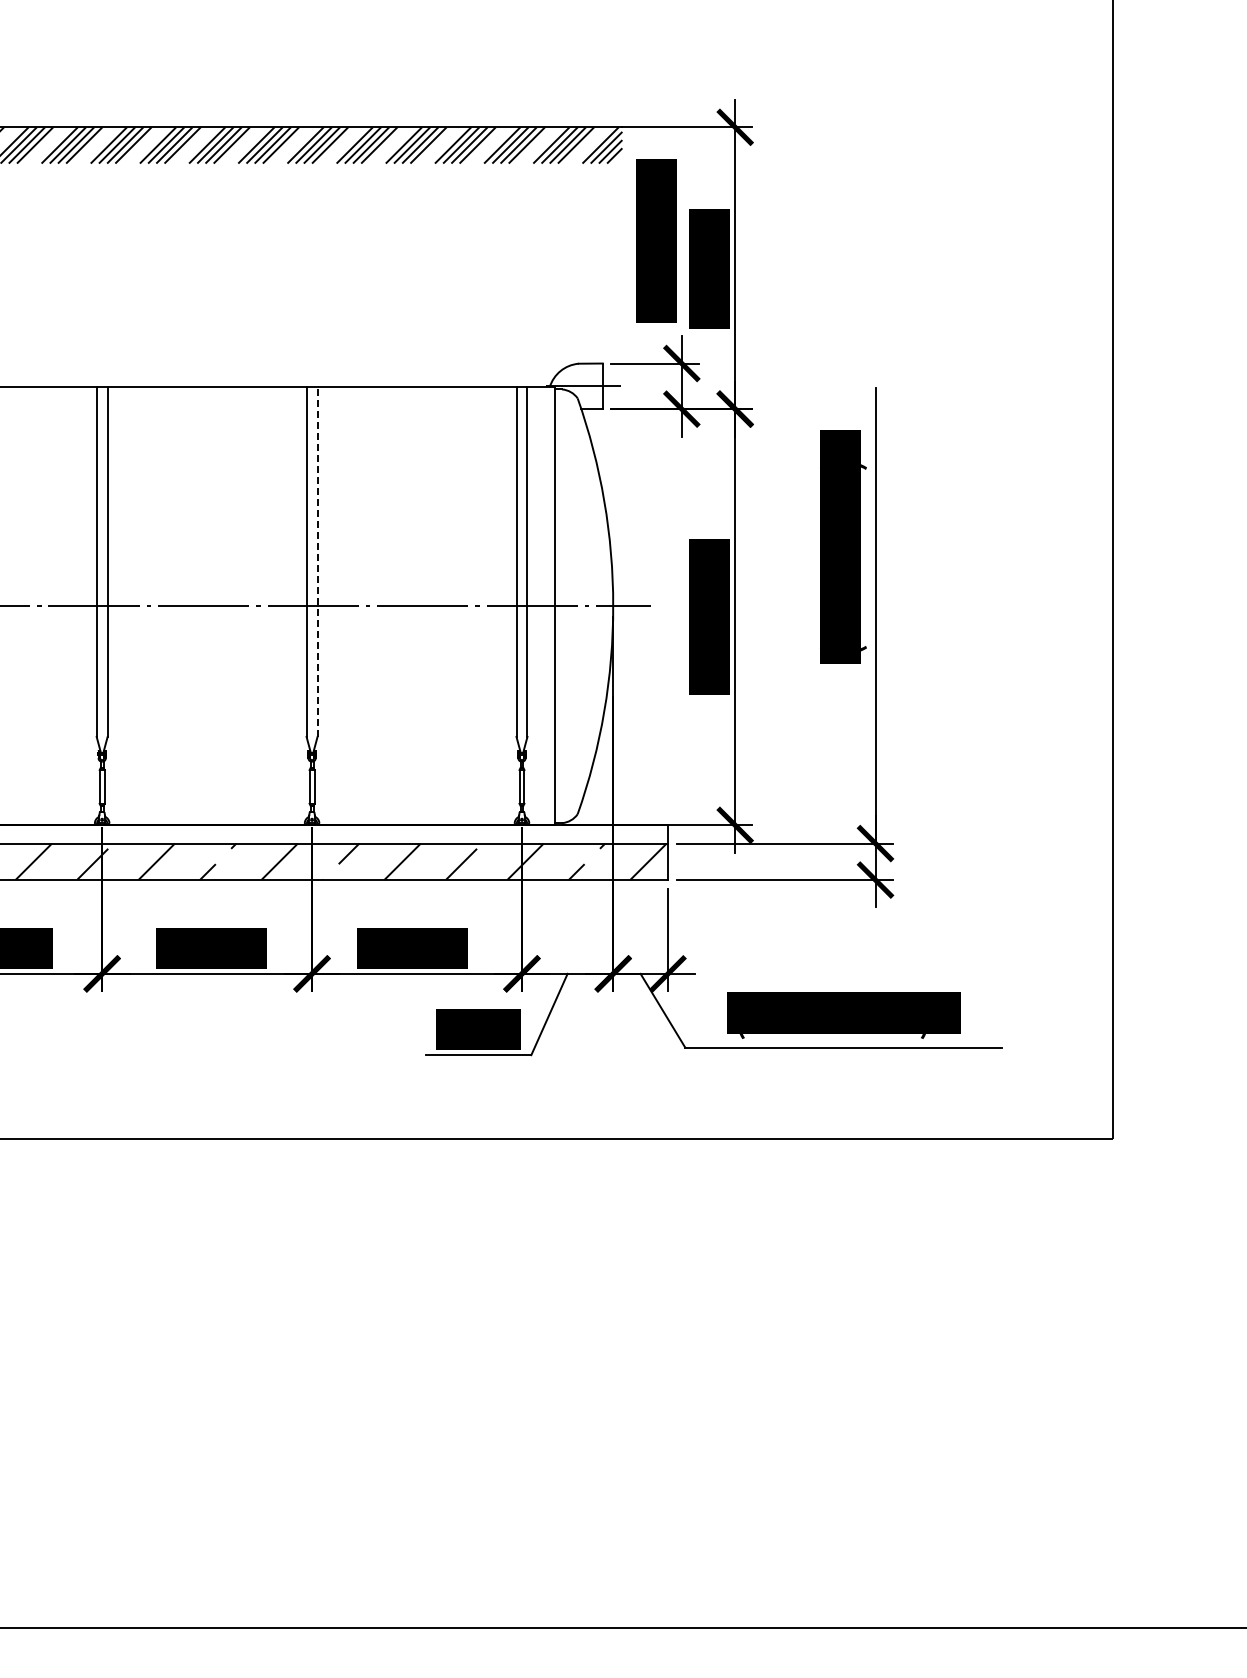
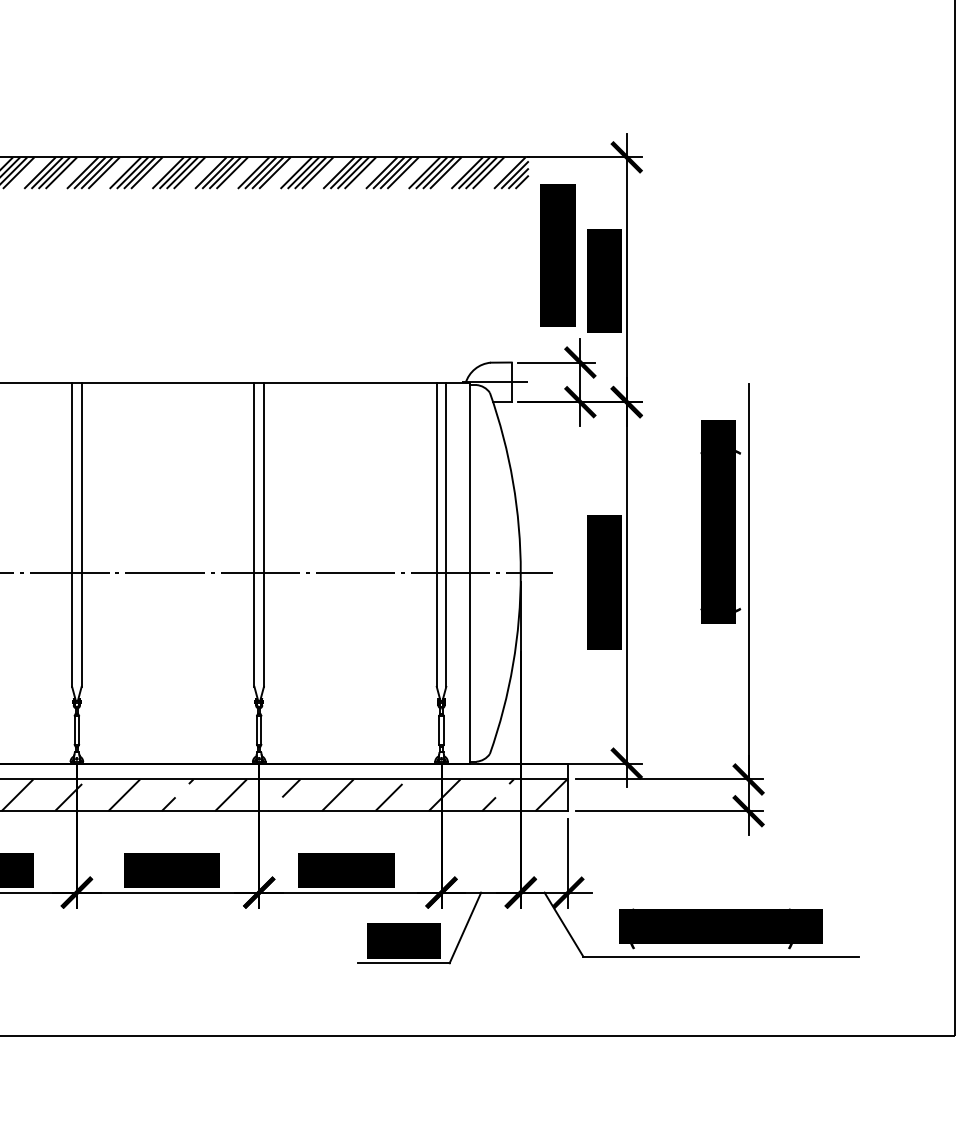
line: (317, 562) -> (263, 535), dashed -> solid

